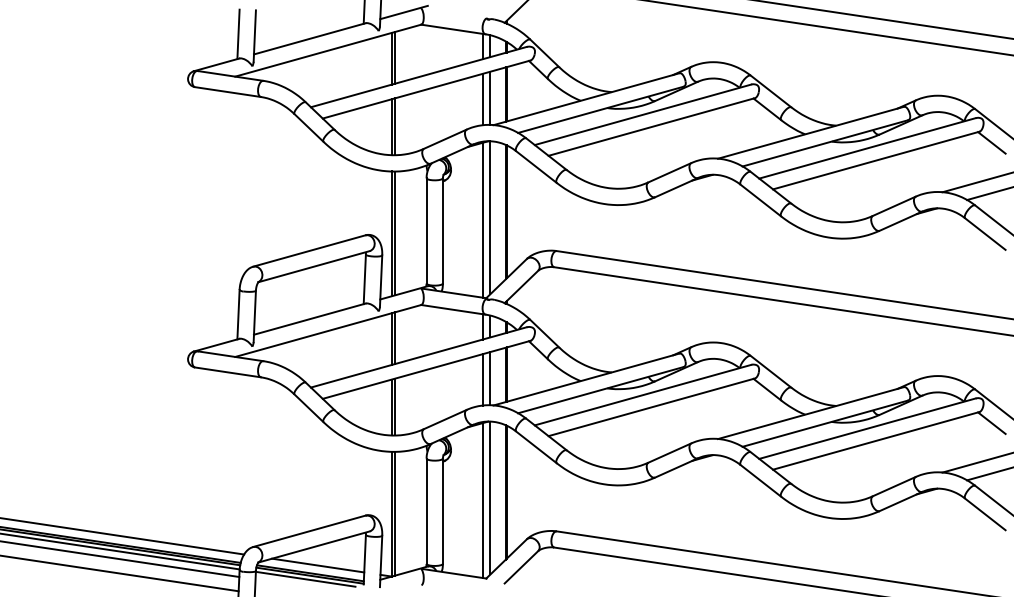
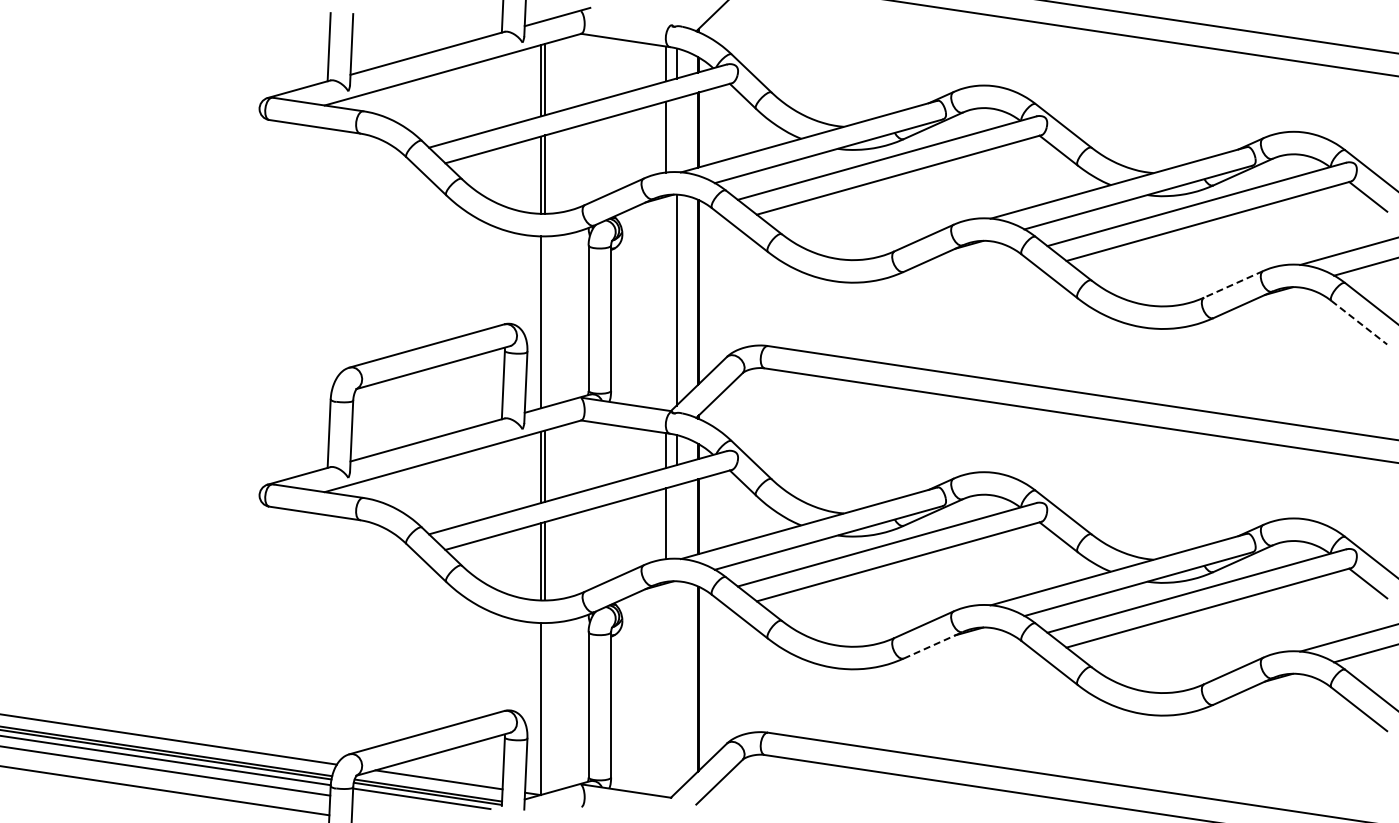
line: (490, 98) -> (676, 135), removed
line: (894, 206) -> (1233, 284), solid -> dashed
line: (483, 220) -> (666, 303), removed
line: (394, 233) -> (544, 321), removed
line: (985, 233) -> (1359, 322), solid -> dashed
line: (490, 378) -> (676, 521), removed
line: (676, 468) -> (933, 645), solid -> dashed
line: (490, 497) -> (676, 686), removed
line: (483, 500) -> (666, 690), removed
line: (394, 513) -> (544, 708), removed

